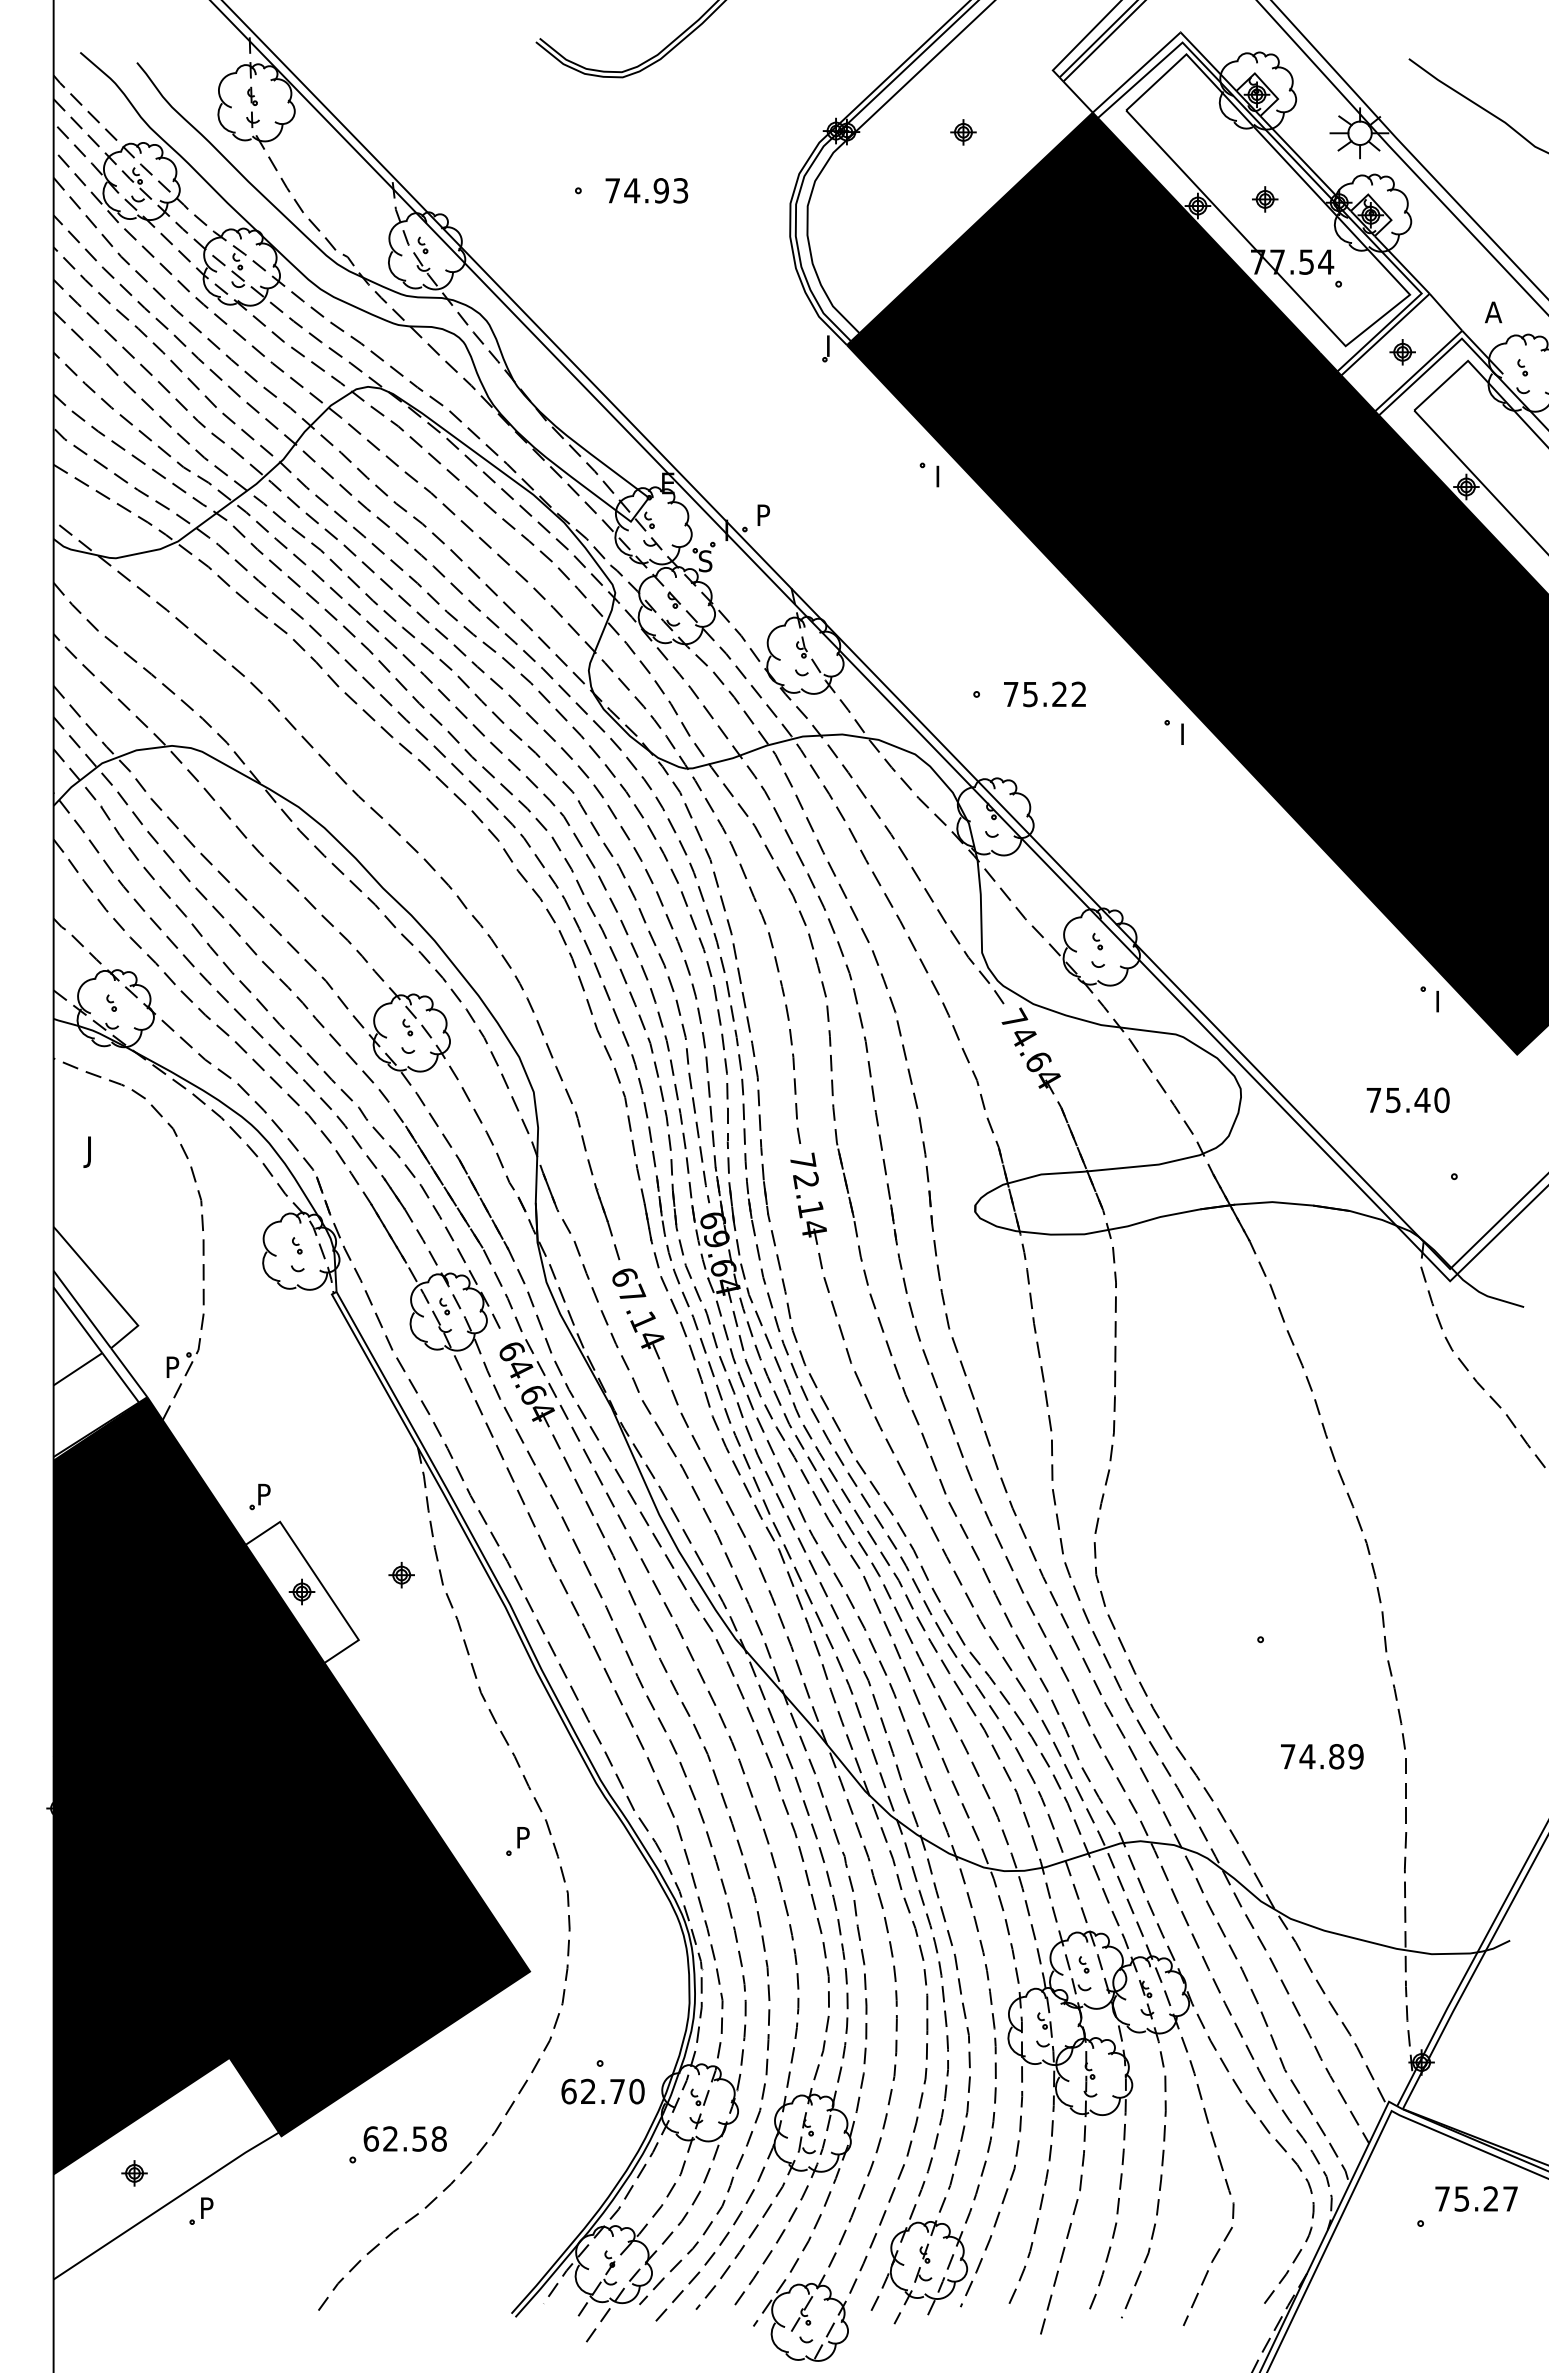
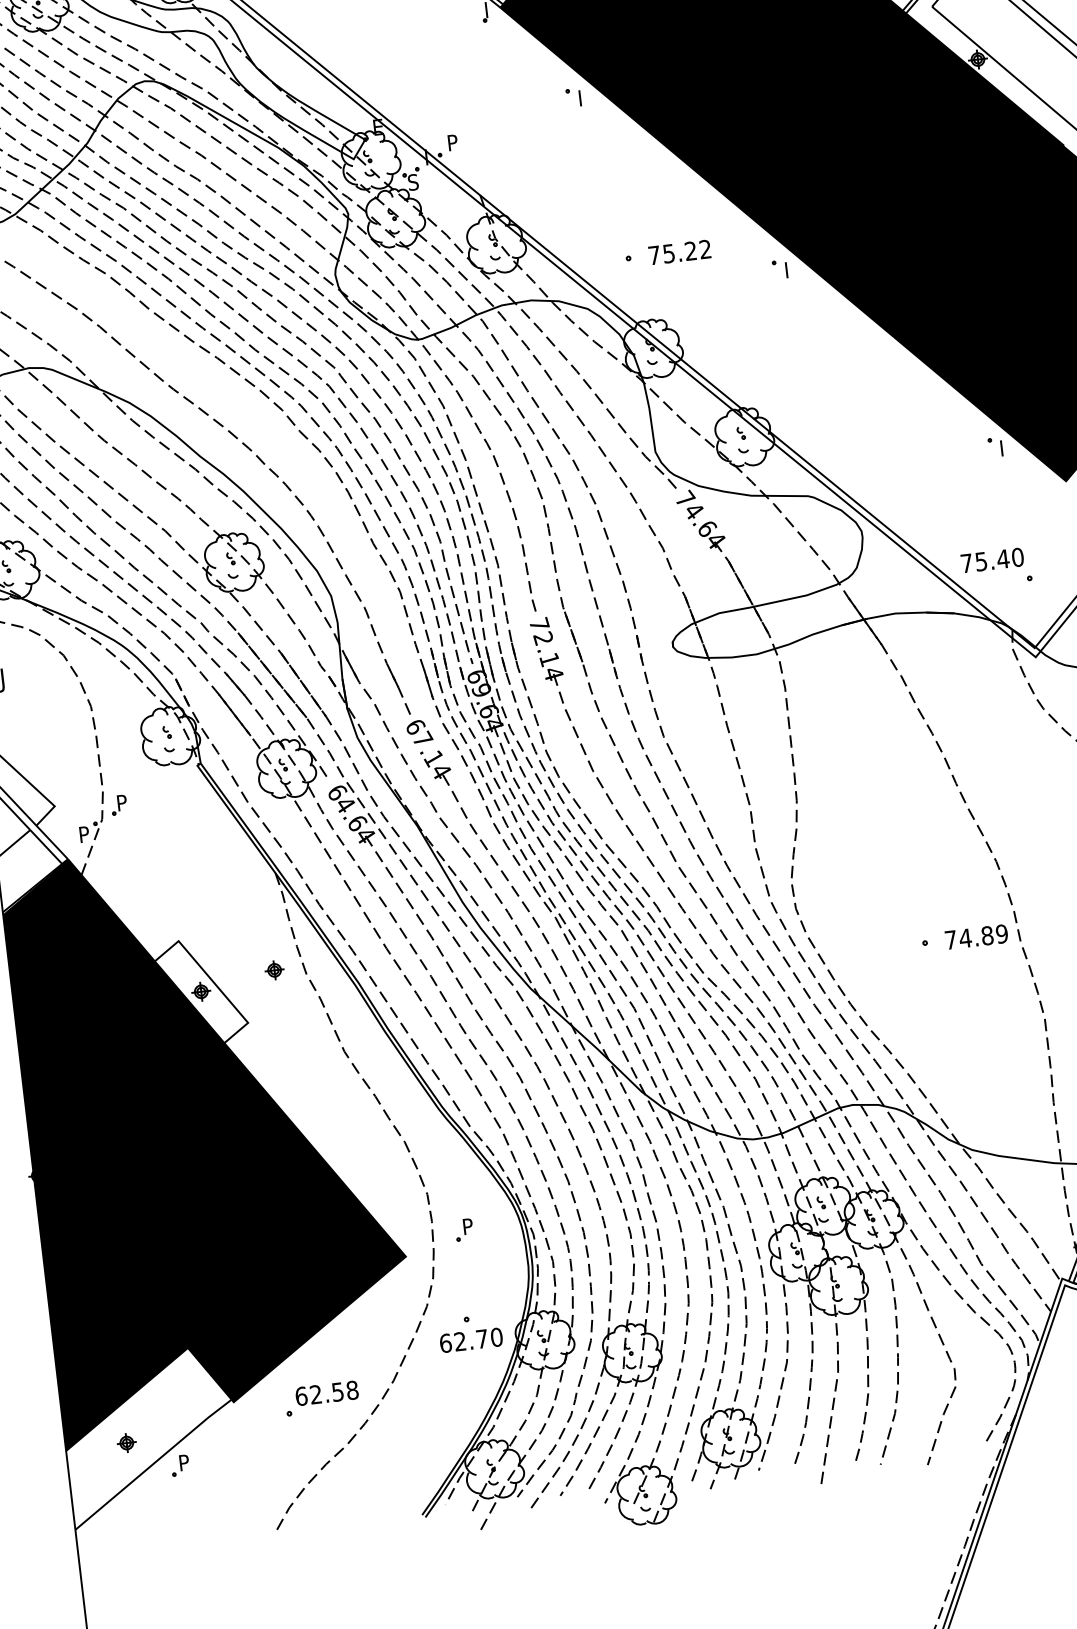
text: (1407, 1100) -> (991, 560), moved
part: (259, 1496) -> (118, 804), moved
text: (1322, 1756) -> (976, 936), moved
part: (517, 1841) -> (464, 1230), moved

